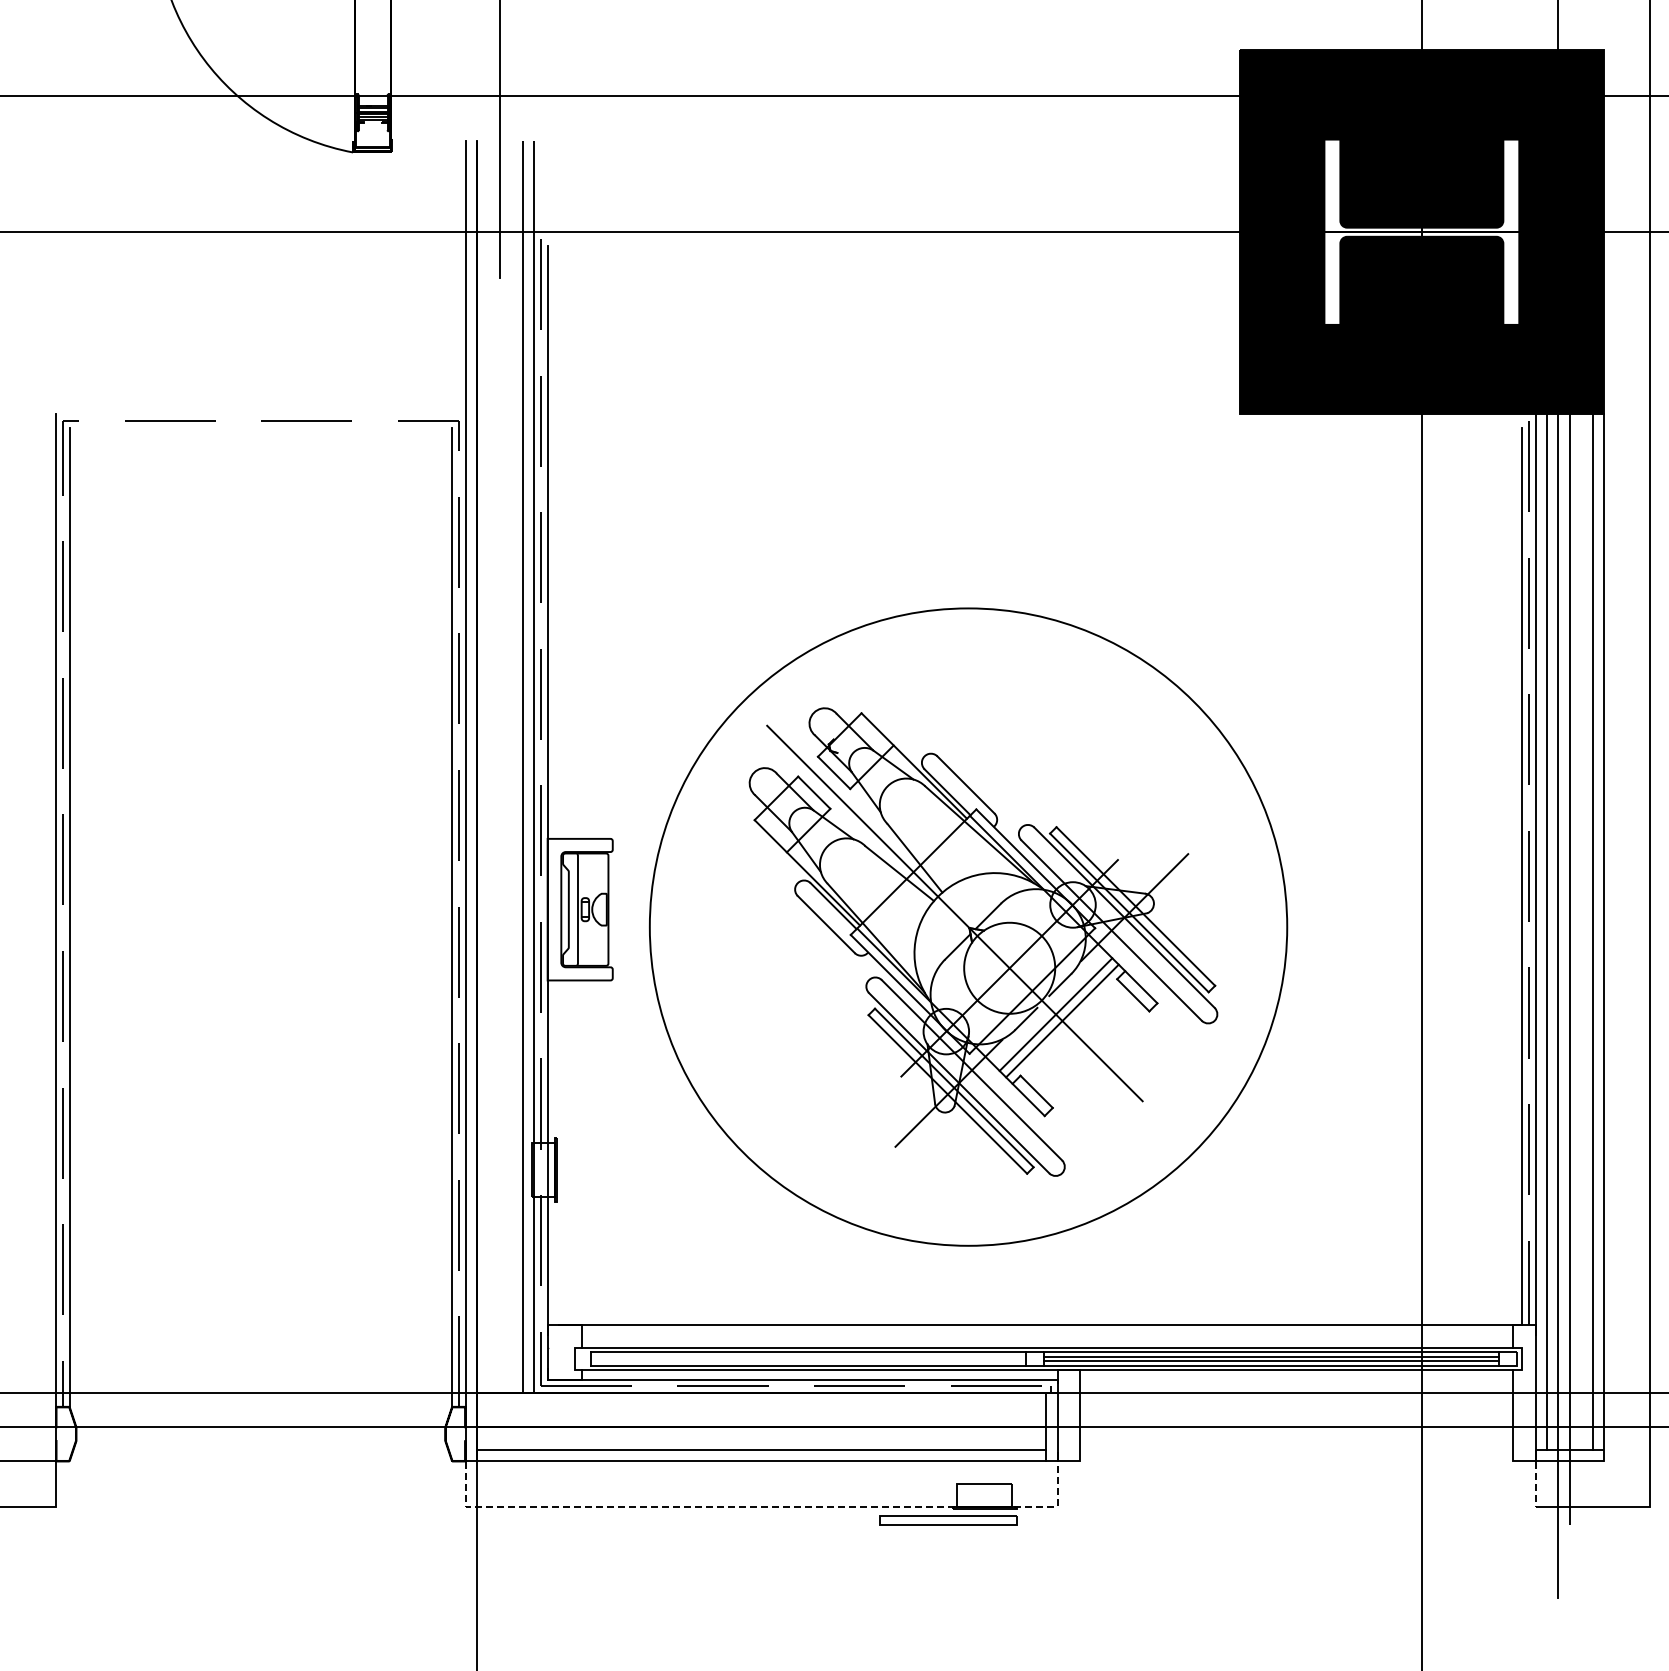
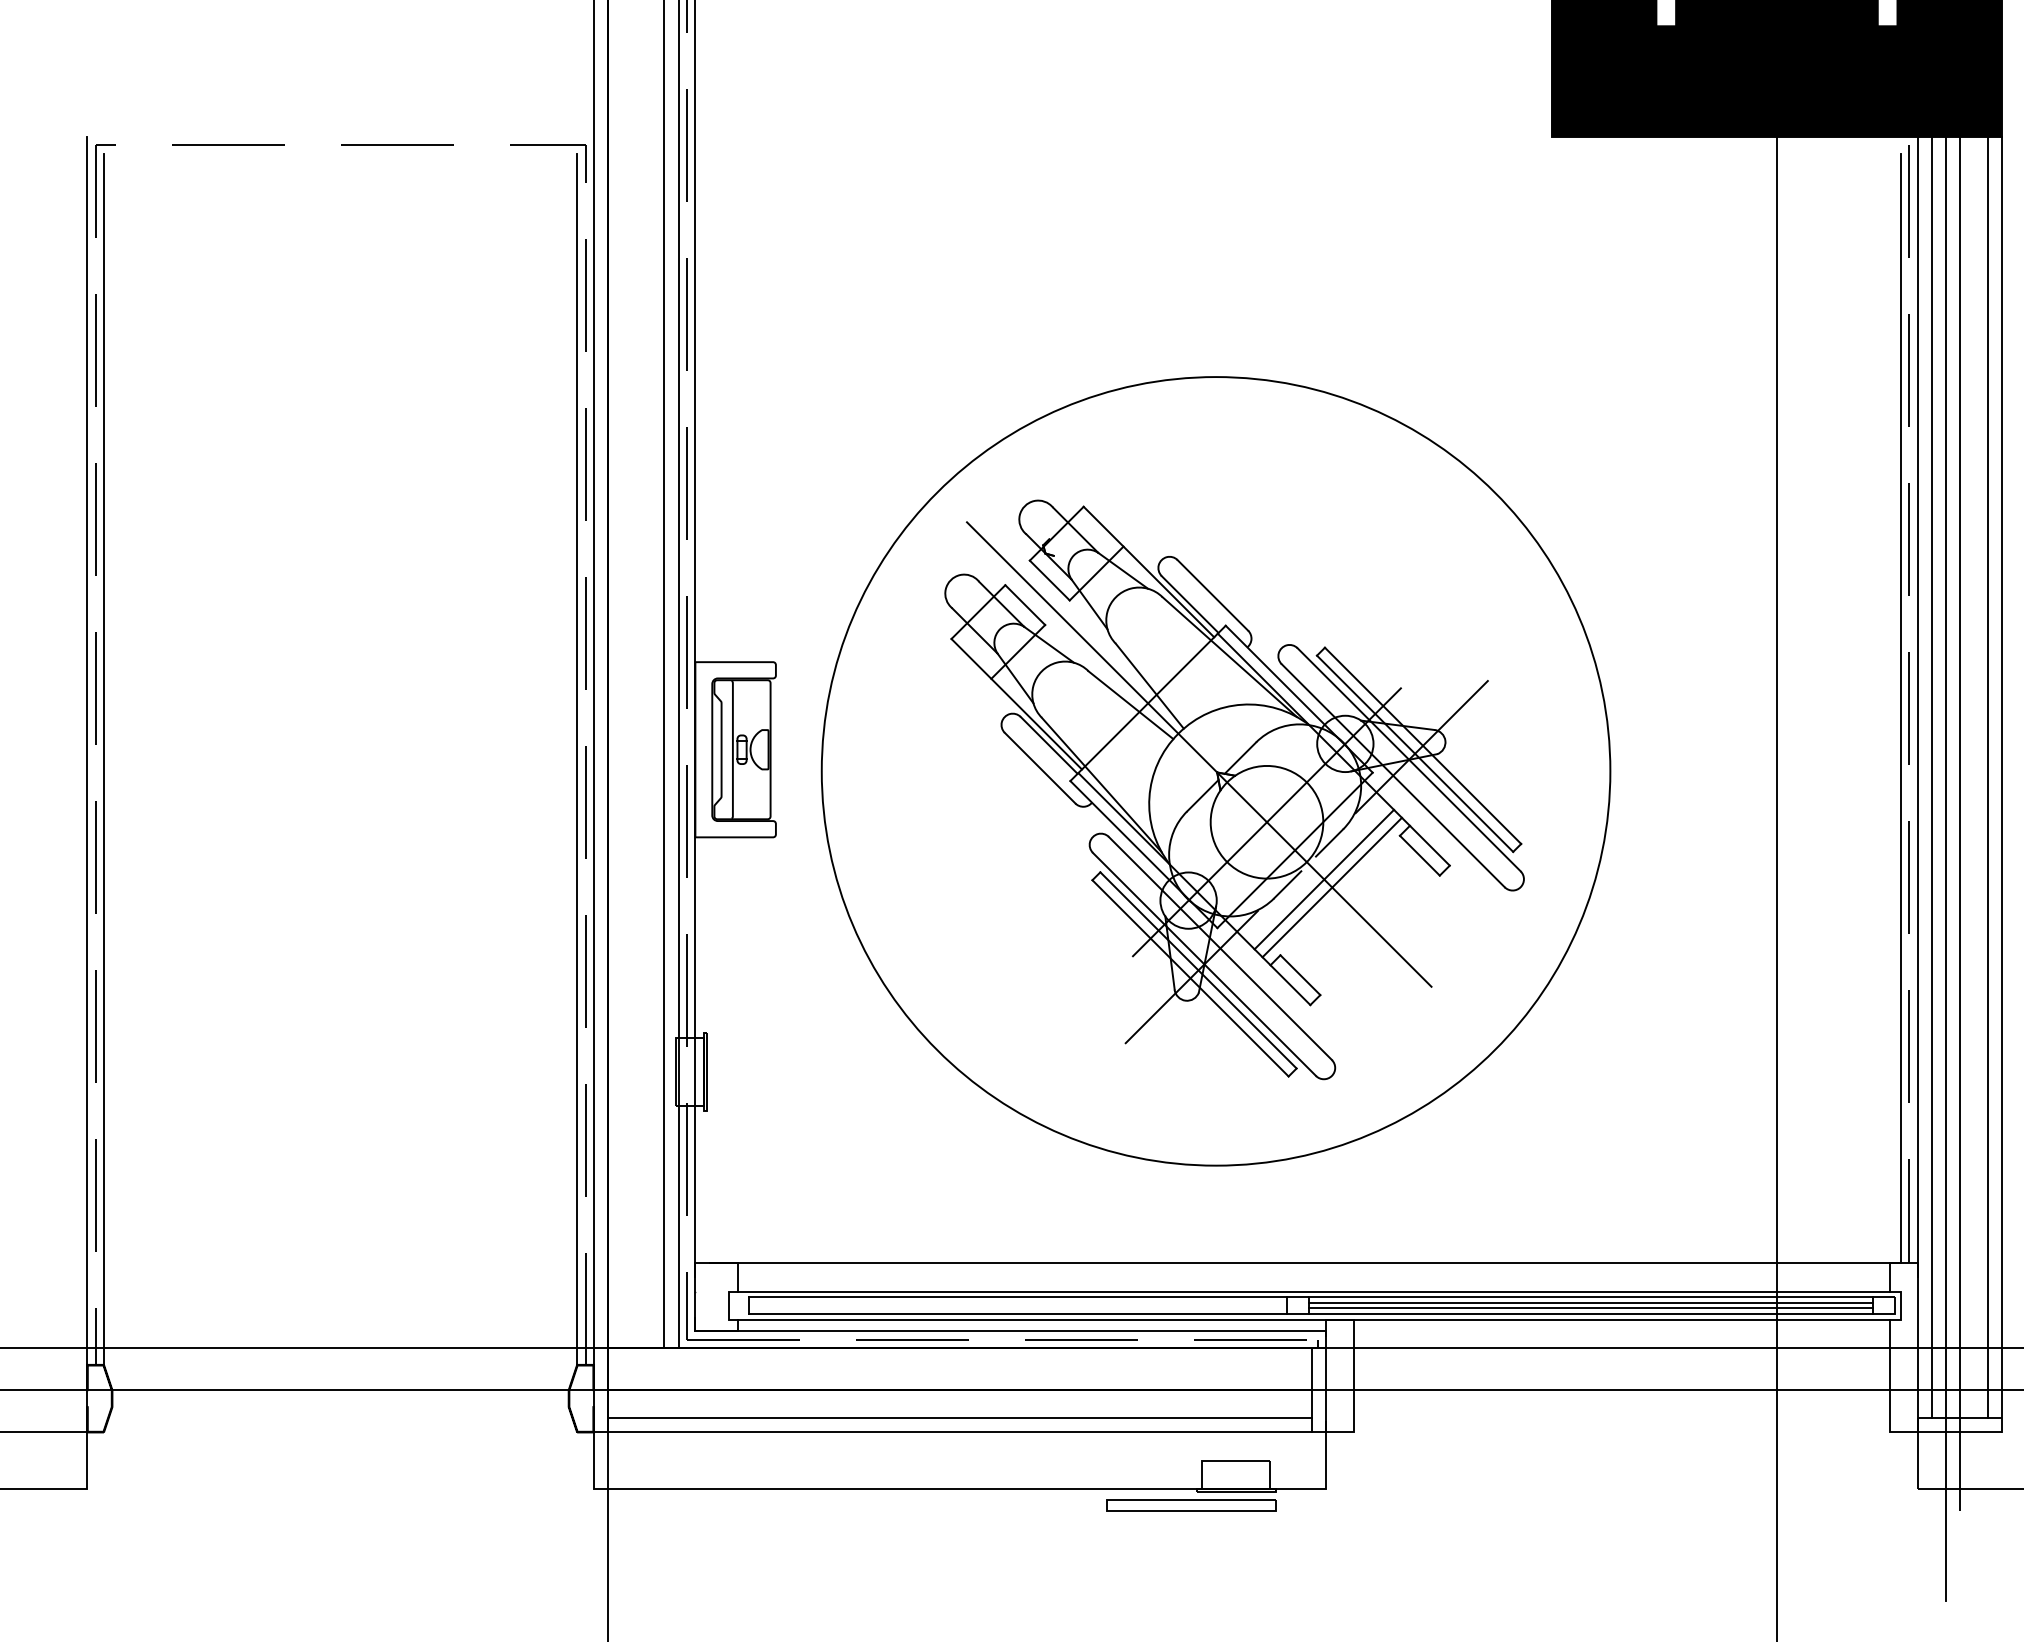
line: (1535, 1484) -> (1917, 1460), dashed -> solid
line: (761, 1507) -> (959, 1489), dashed -> solid

